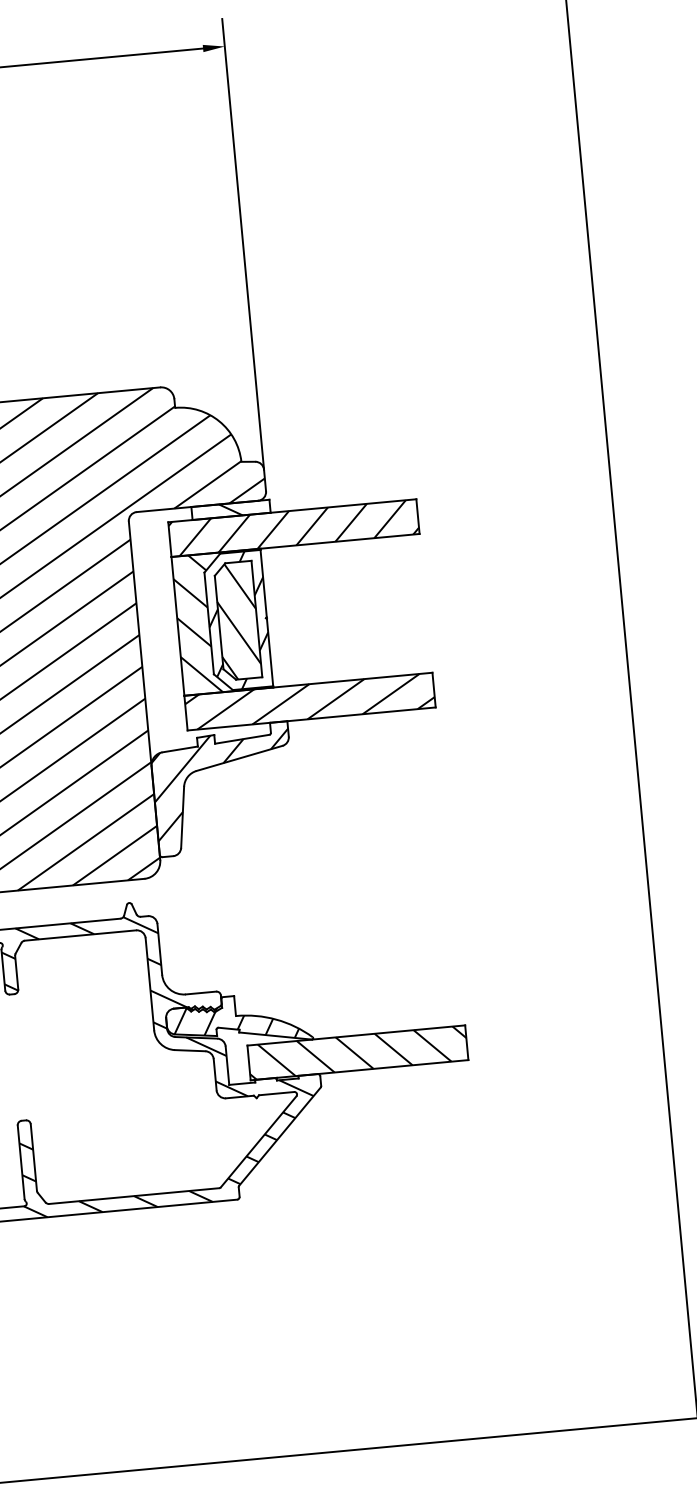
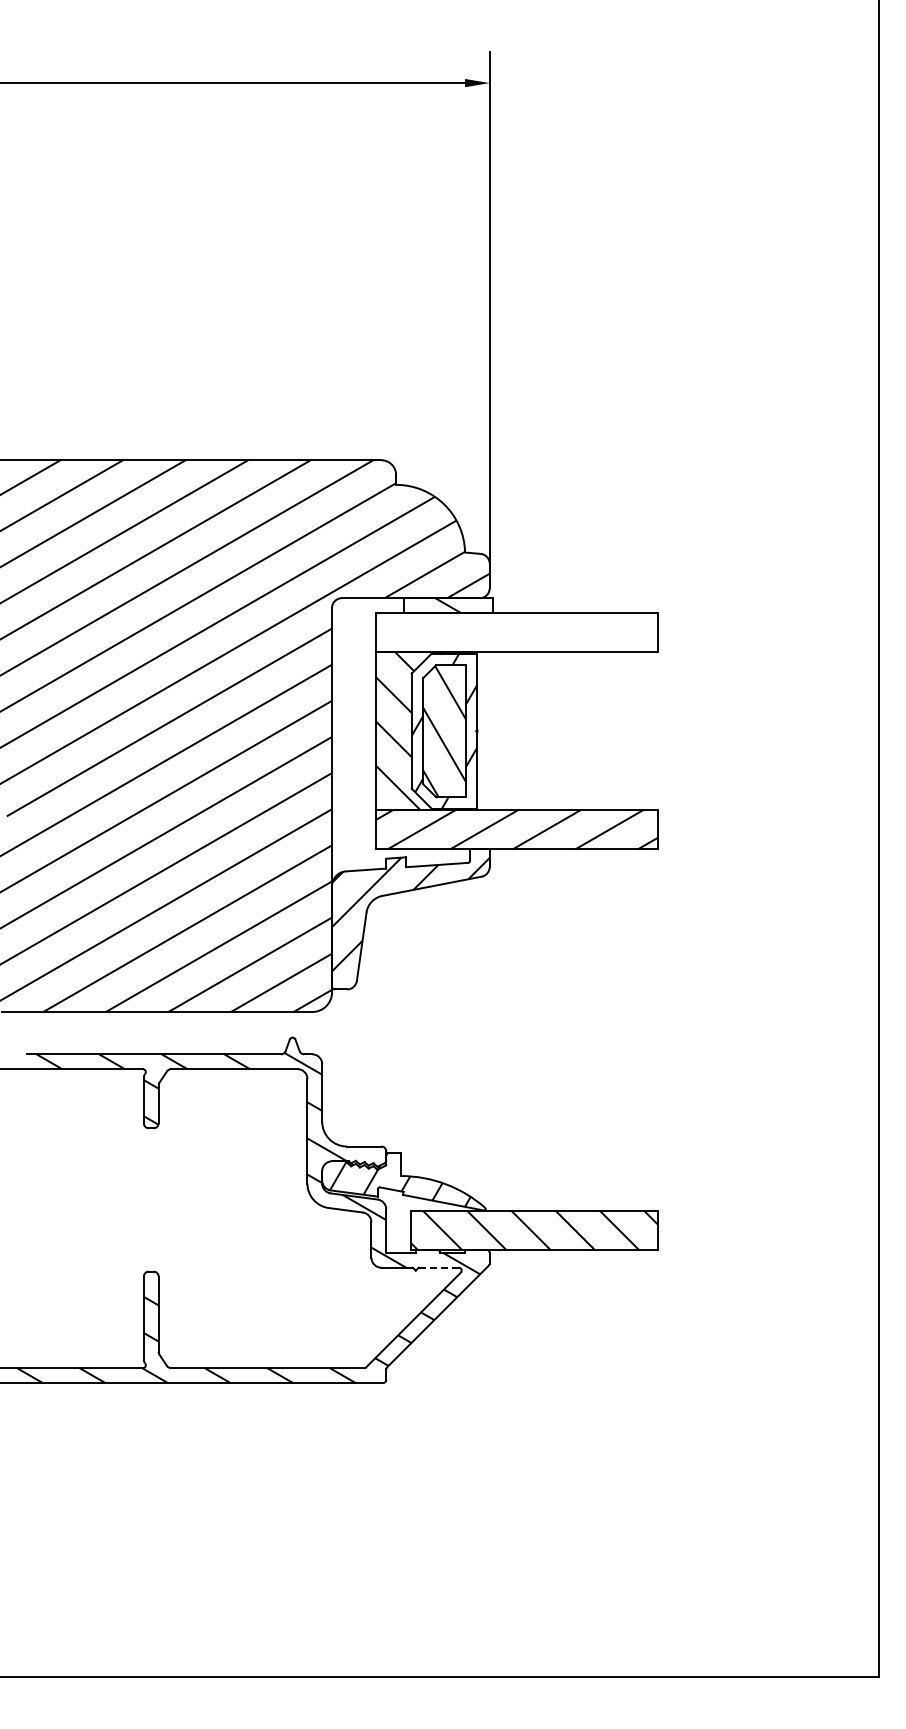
hatch: (294, 527) -> (517, 632), removed
line: (276, 1093) -> (438, 1267), solid -> dashed

